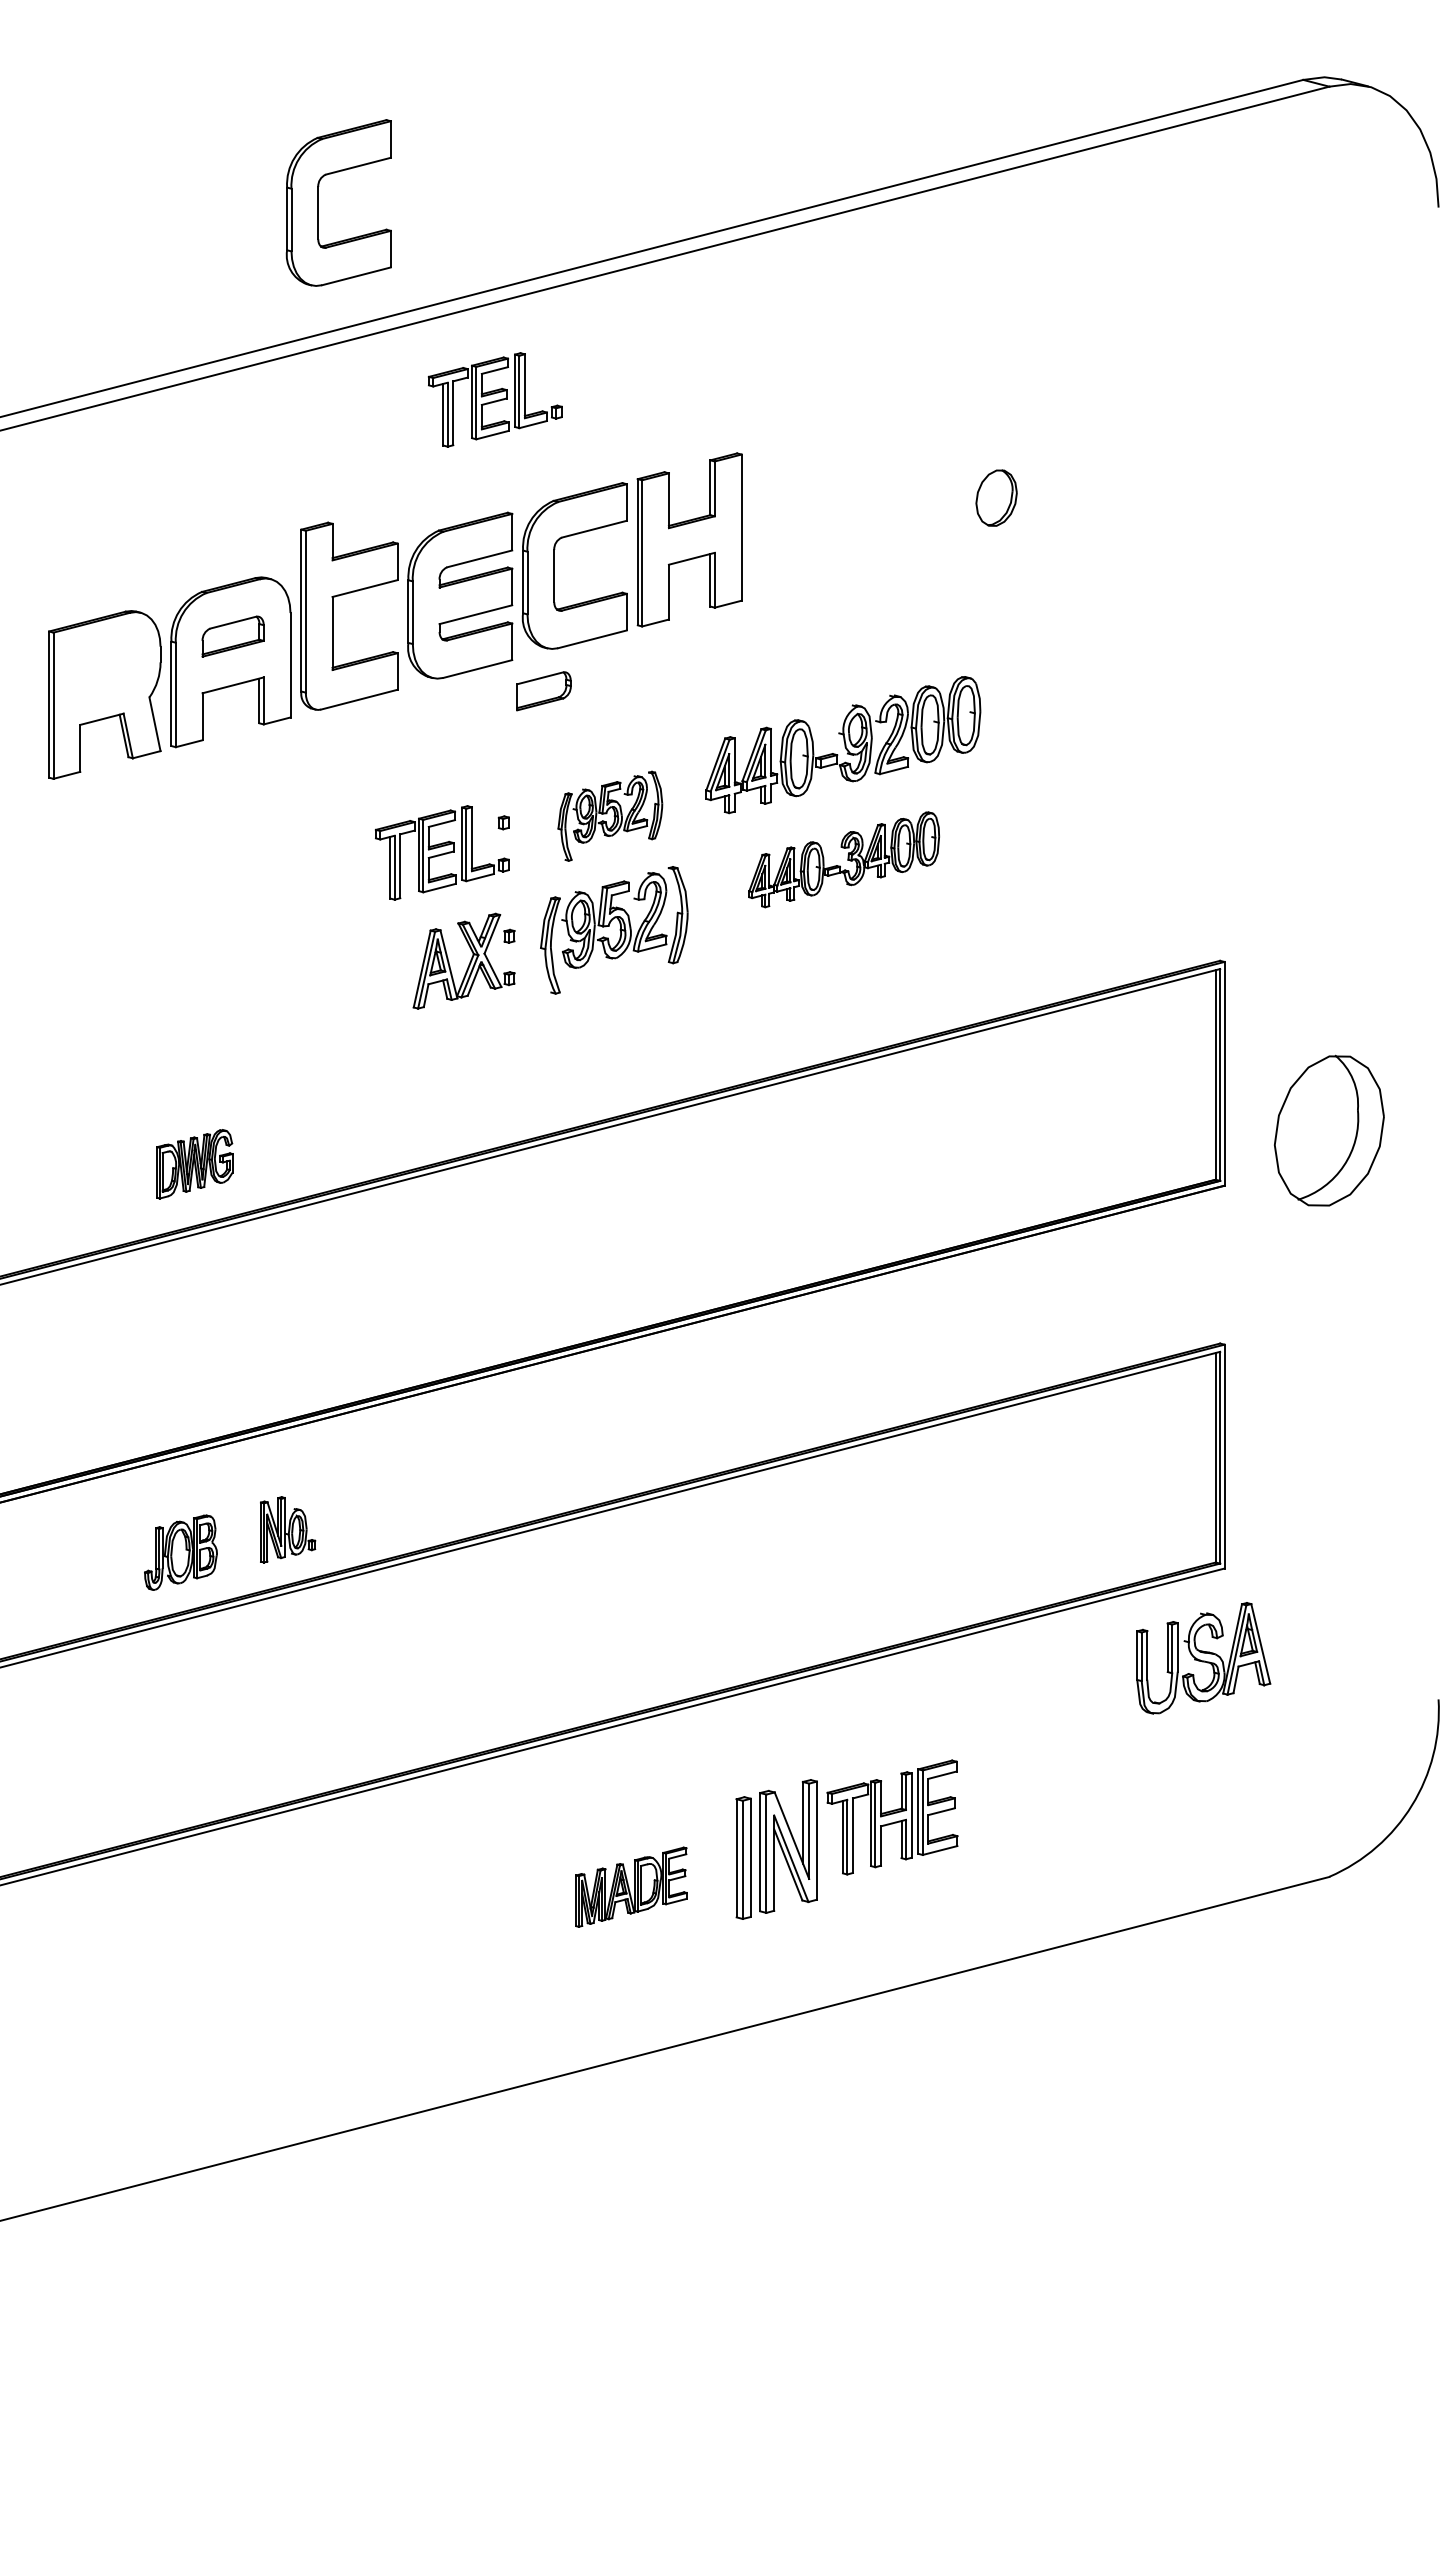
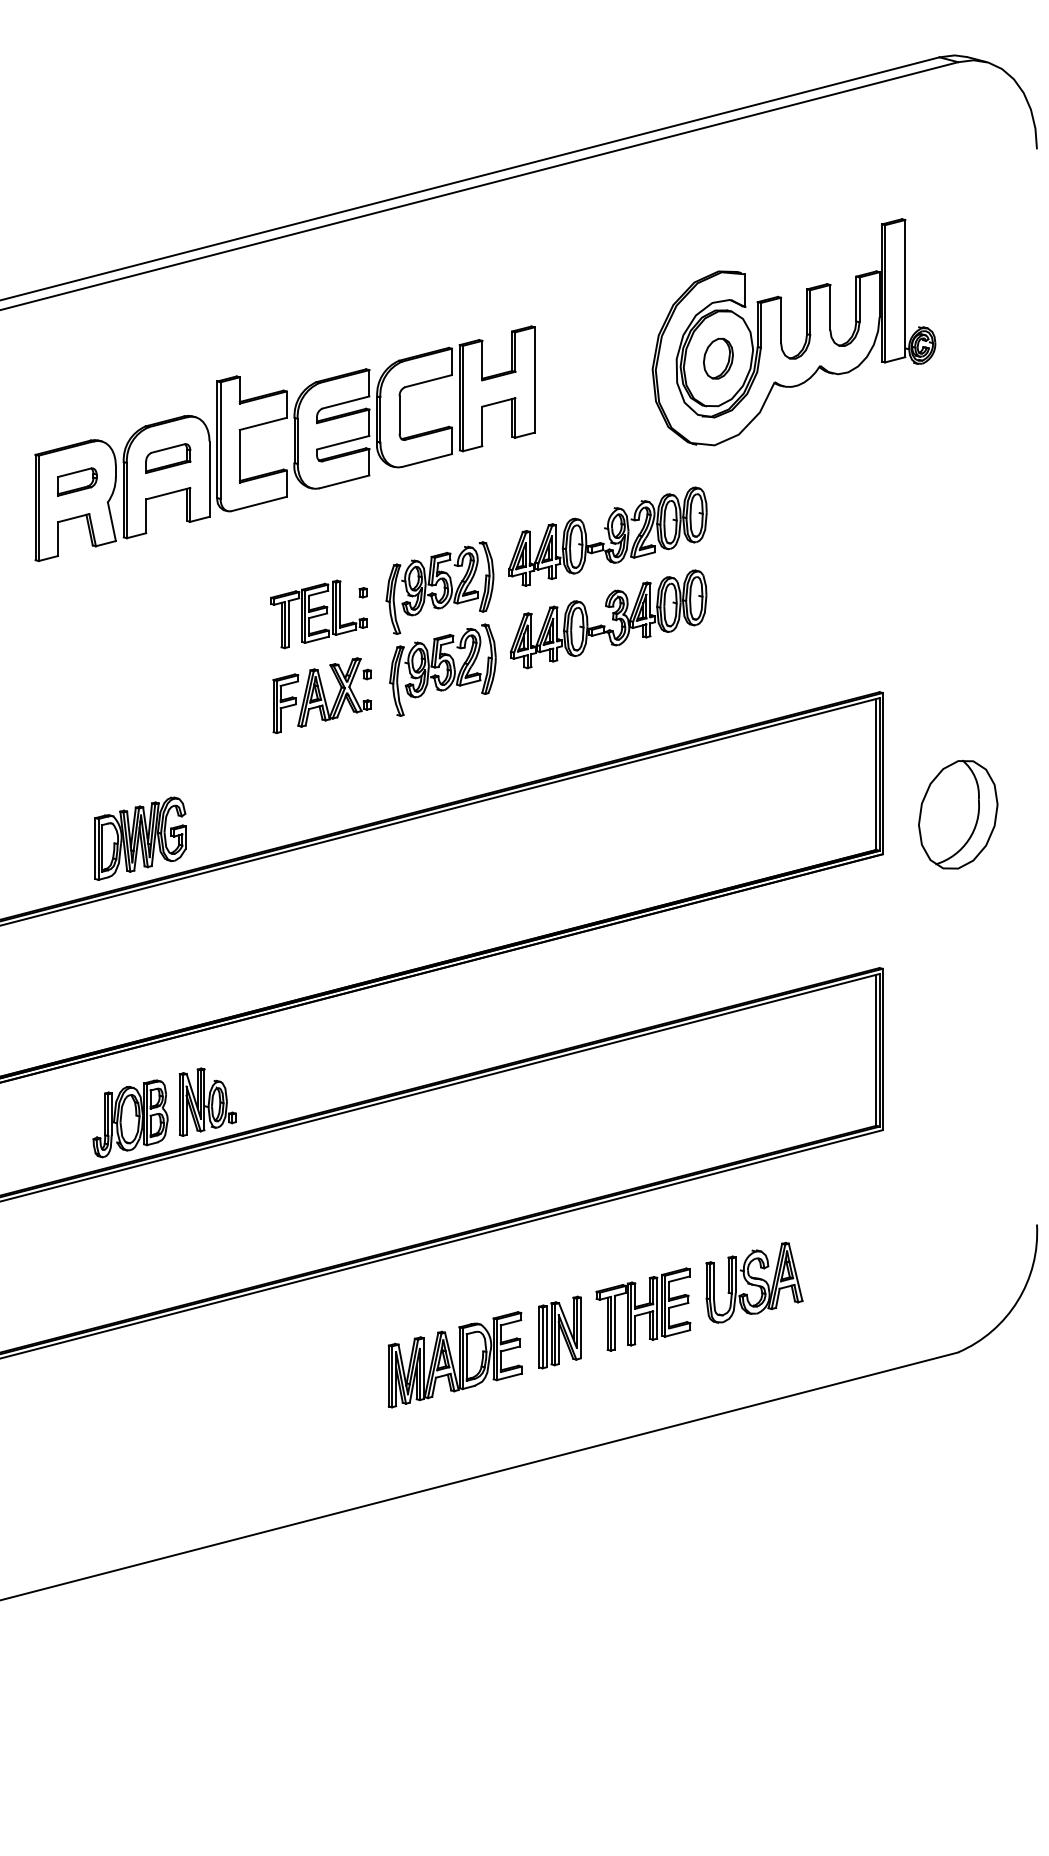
part: (318, 202) -> (229, 145), removed
part: (495, 399) -> (357, 287), removed
part: (1118, 463) -> (806, 333), added
part: (543, 691) -> (76, 482), moved
part: (610, 815) -> (440, 587), size x1.43
part: (843, 859) -> (608, 619), size x1.43
part: (396, 976) -> (285, 703), added
part: (194, 1164) -> (140, 838), size x1.67
part: (287, 1529) -> (207, 1102), size x1.43
part: (180, 1552) -> (130, 1118), size x1.43
part: (1203, 1658) -> (754, 1282), moved
part: (776, 1848) -> (559, 1331), size x0.71
part: (631, 1887) -> (455, 1360), size x1.67

